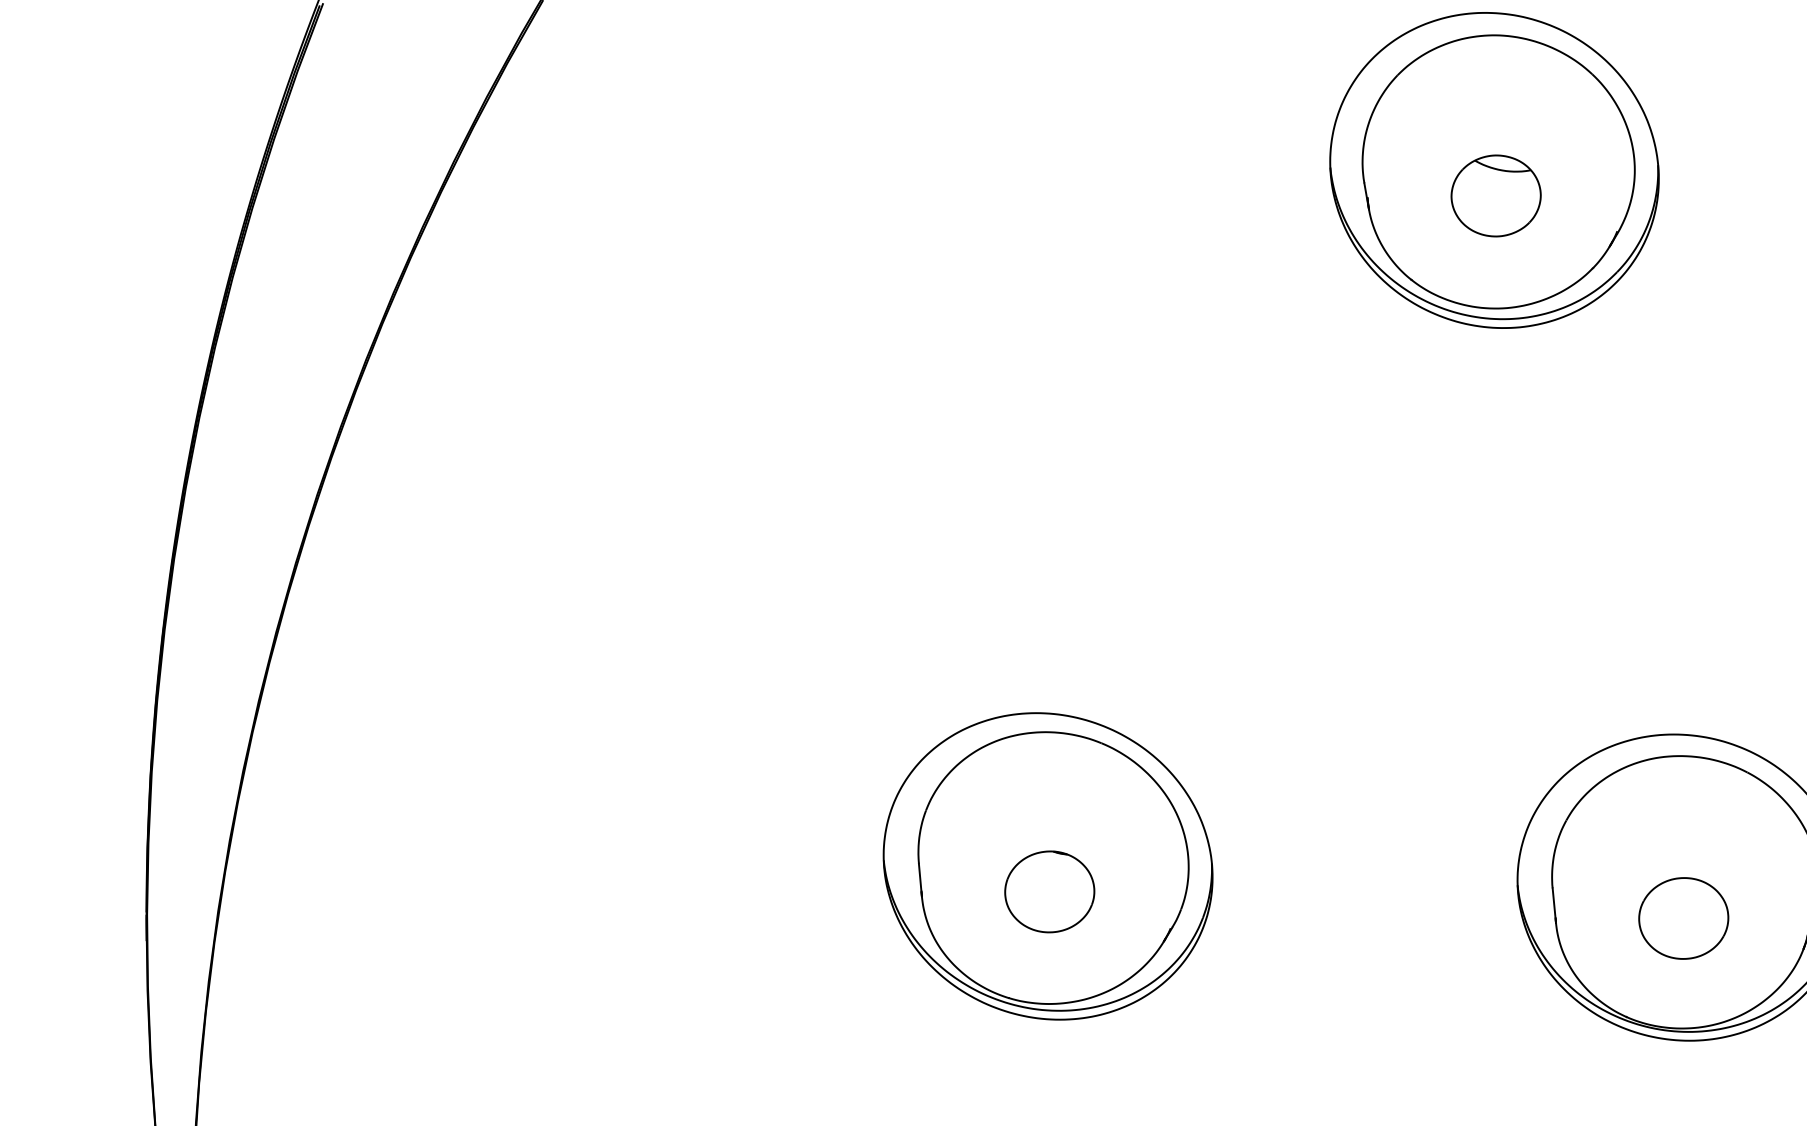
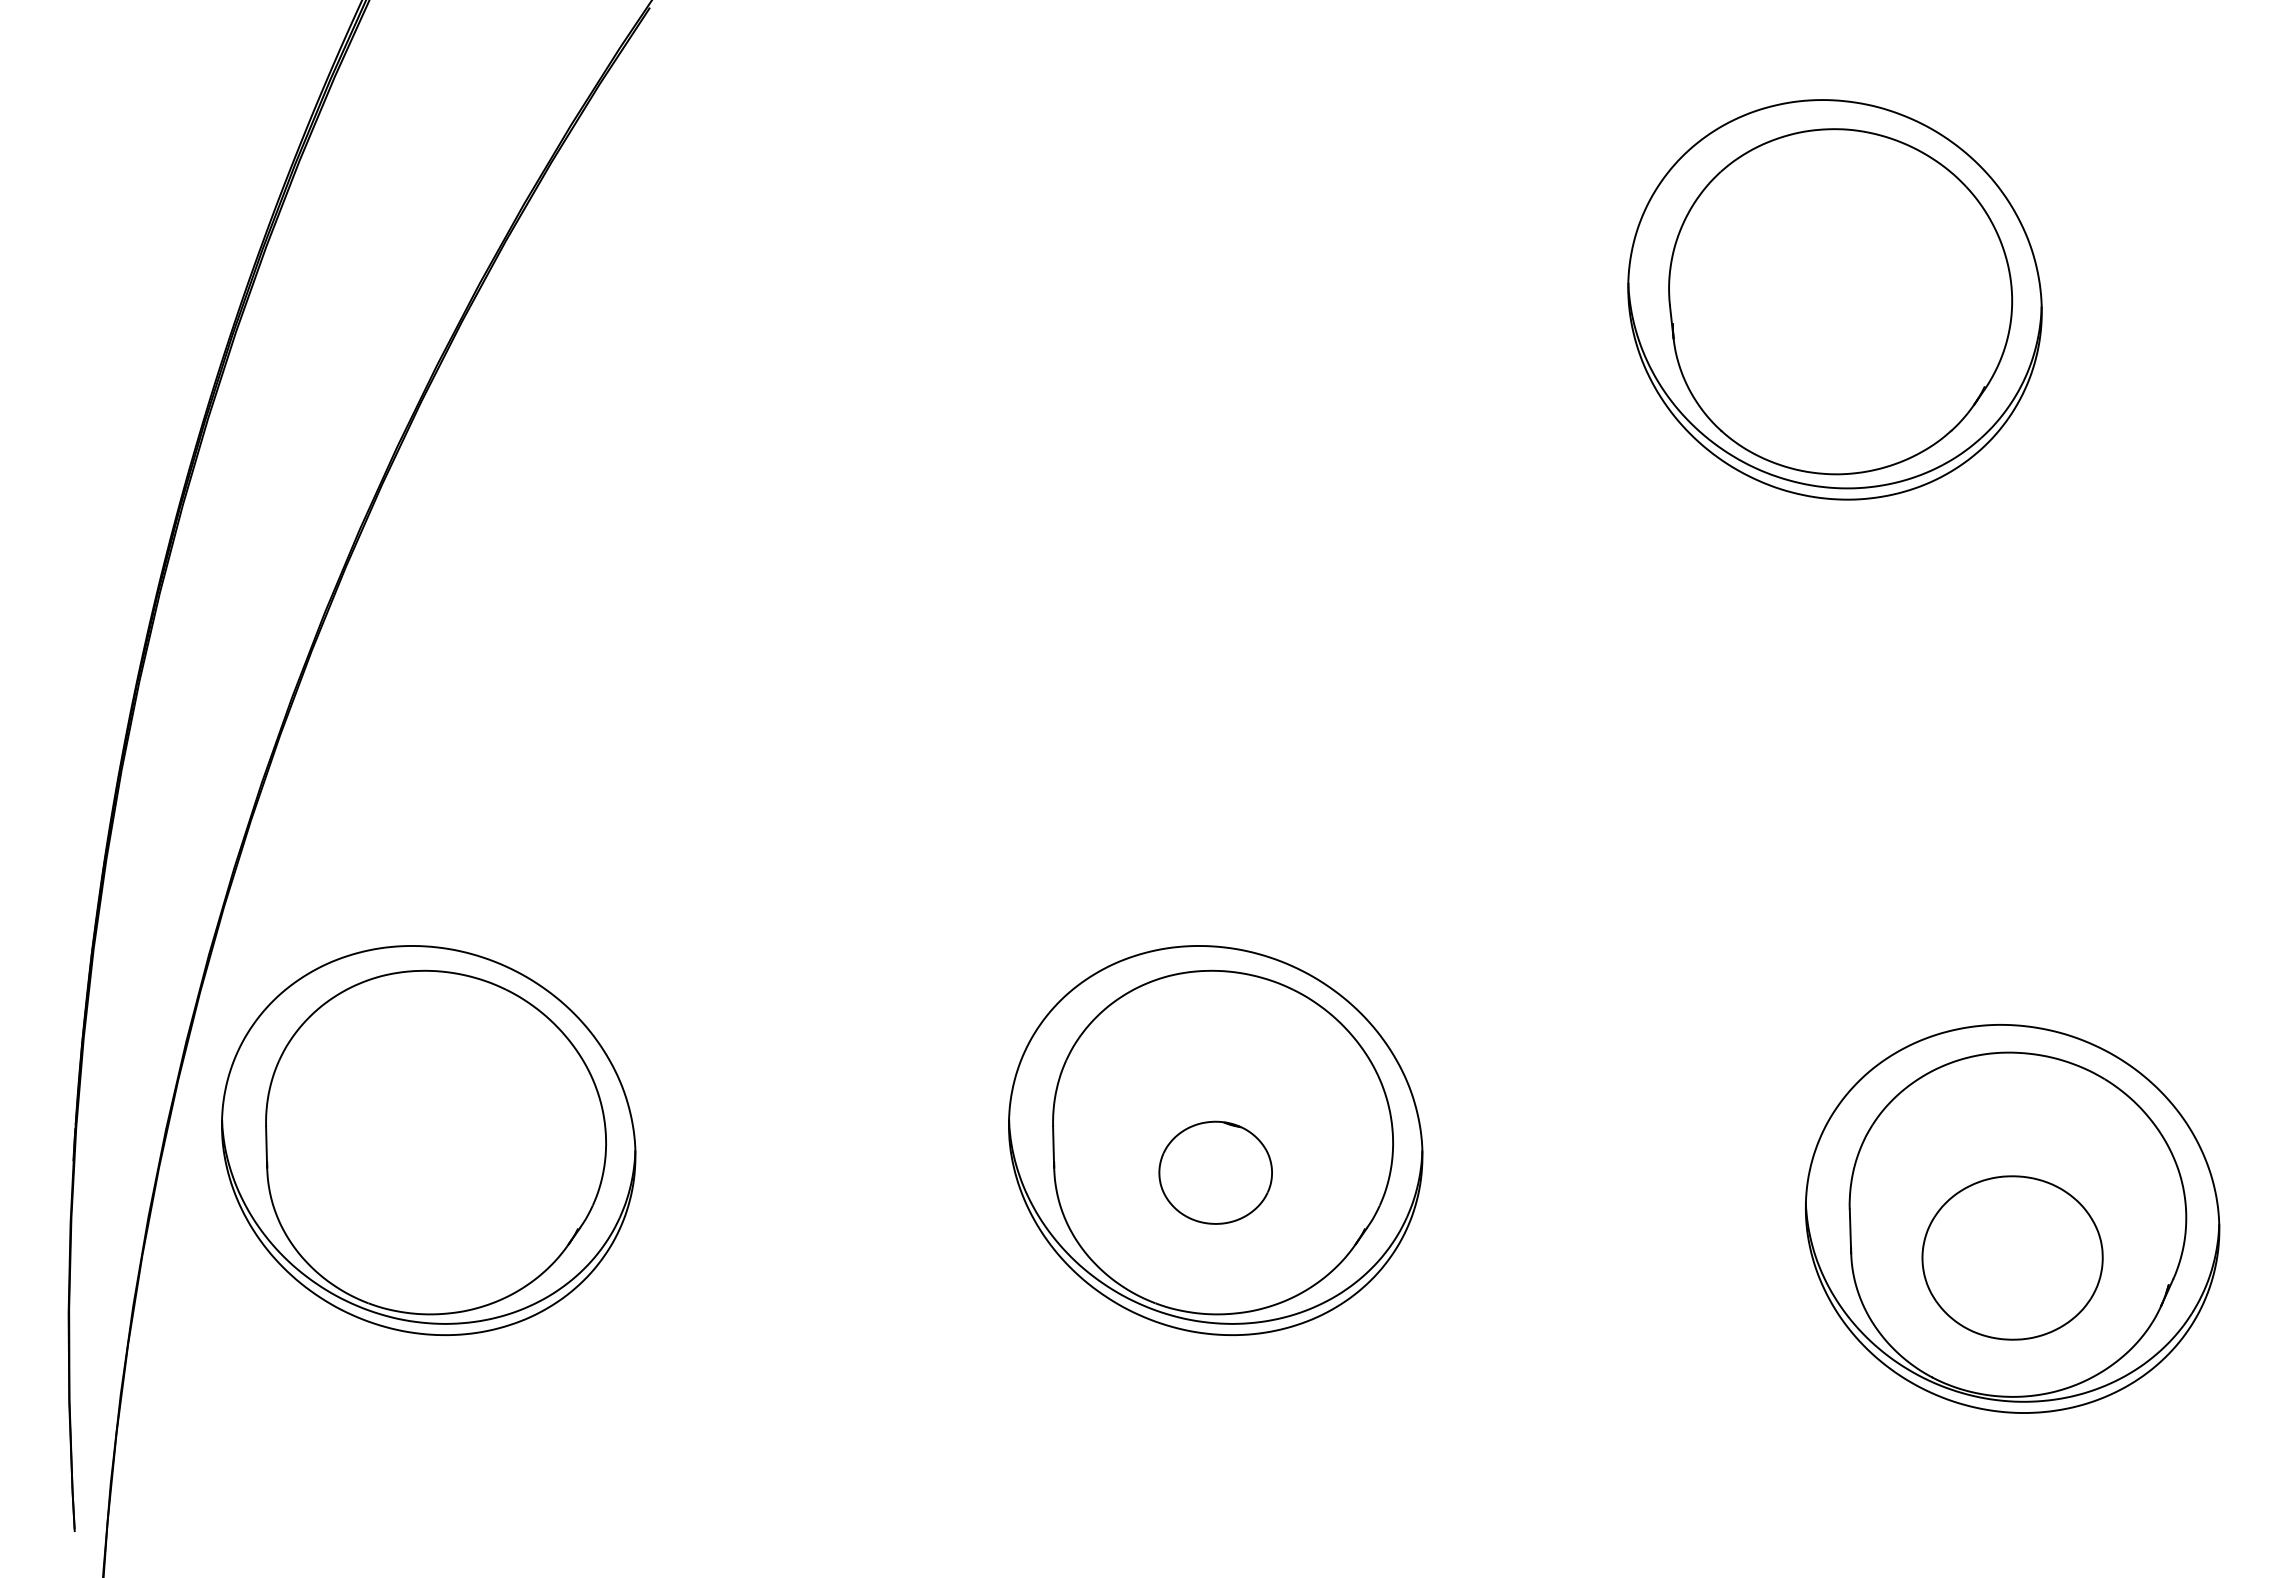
part: (1495, 196) -> (1834, 332), removed
part: (426, 906) -> (428, 1140), added
part: (1683, 918) -> (2012, 1257), size x1.6

